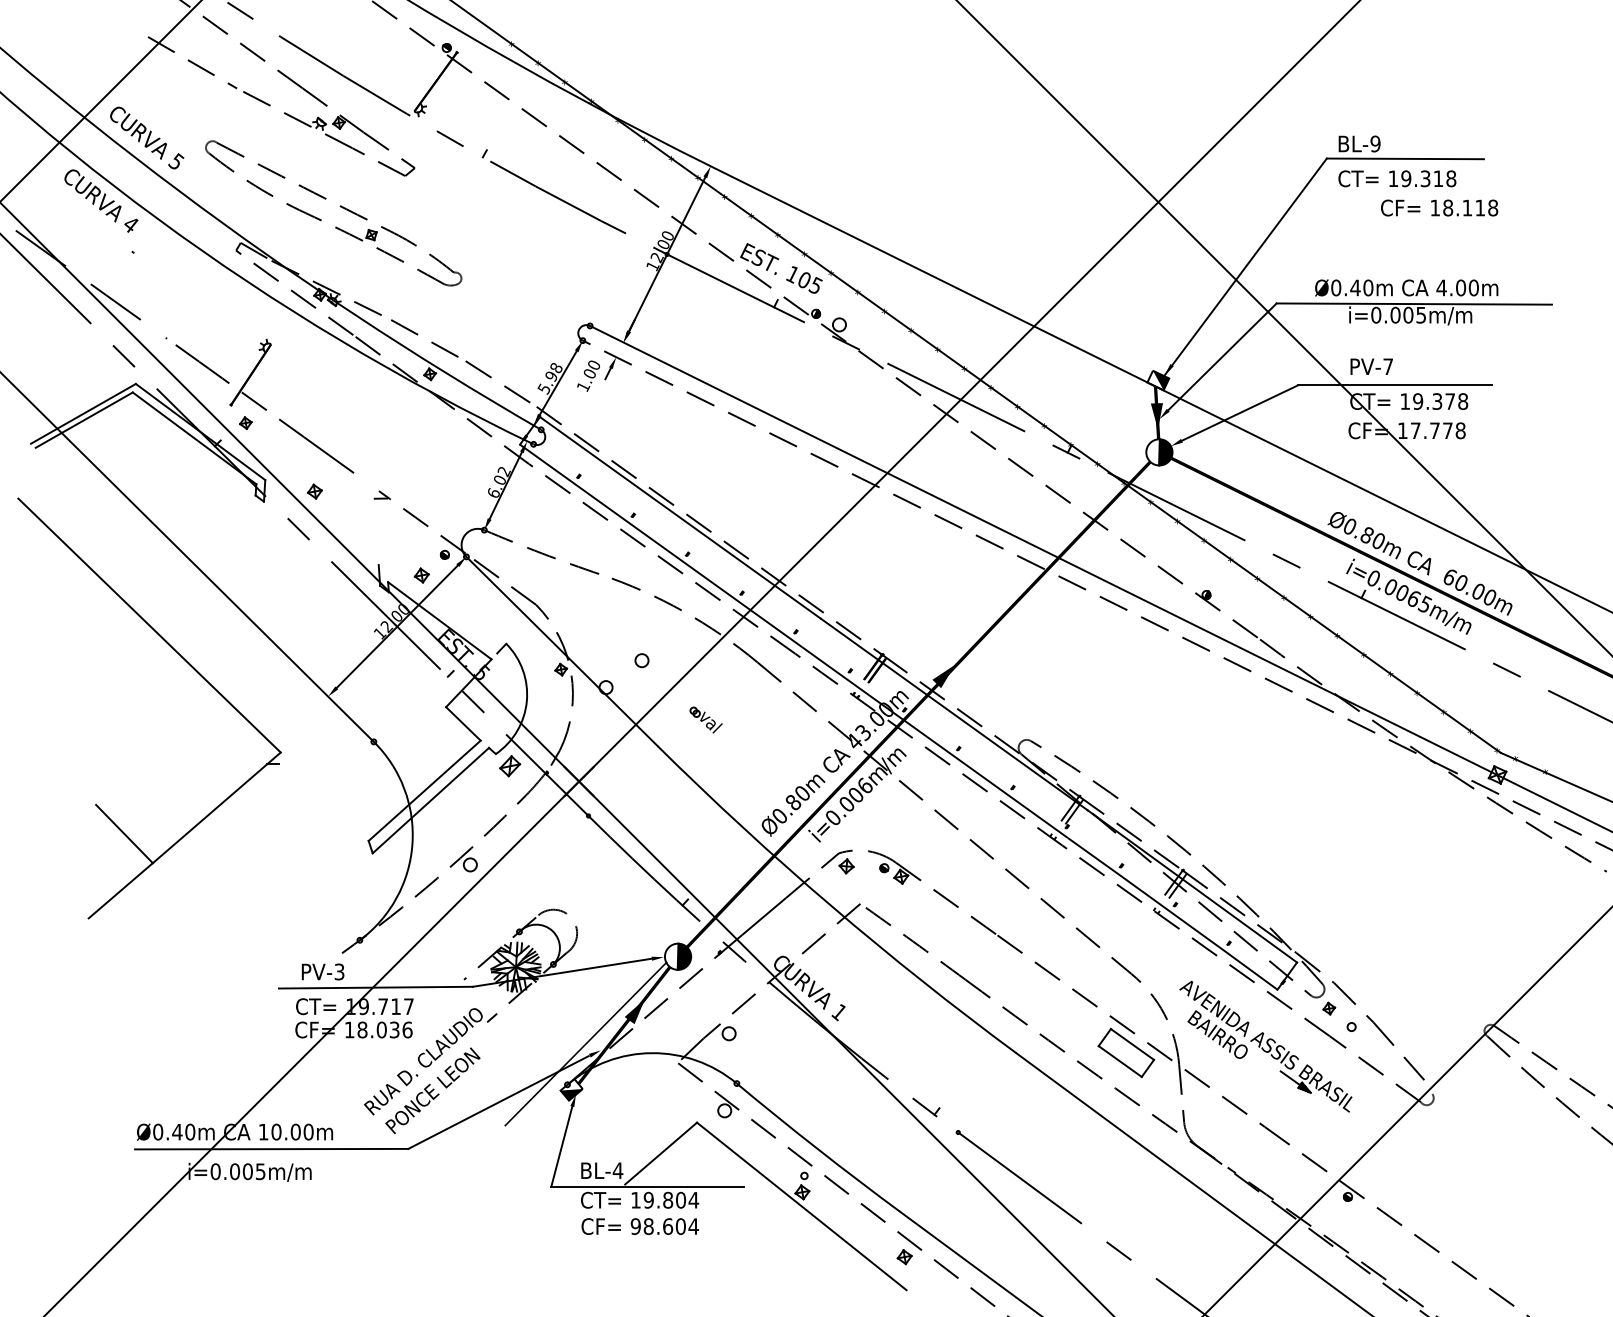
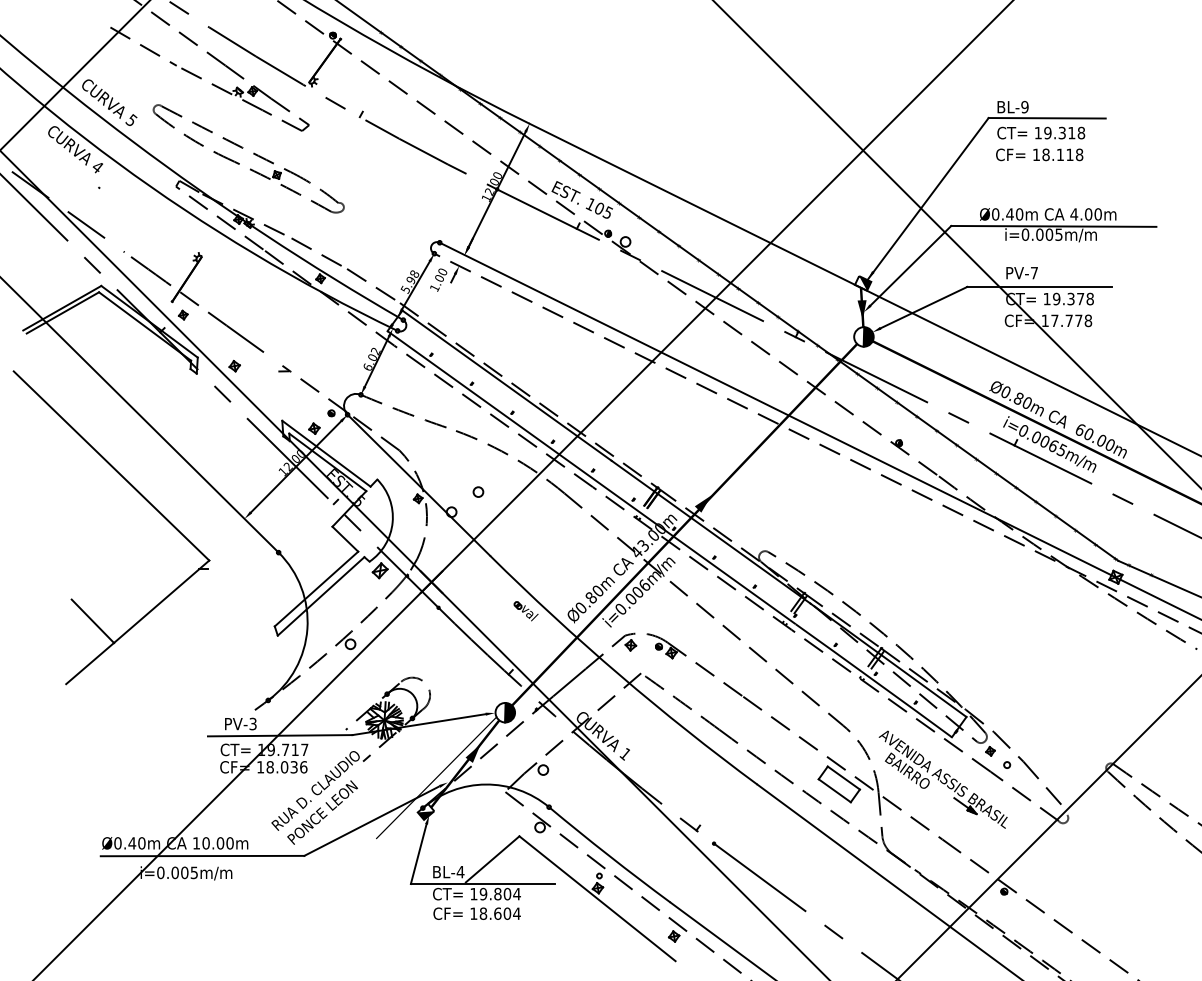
text: (1439, 207) -> (1039, 154), moved
line: (438, 608) -> (326, 453), added
part: (705, 720) -> (525, 611), moved
text: (635, 1226) -> (473, 913), 98.604 -> 18.604

